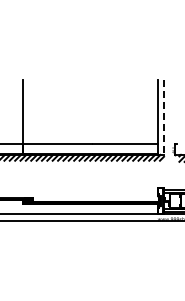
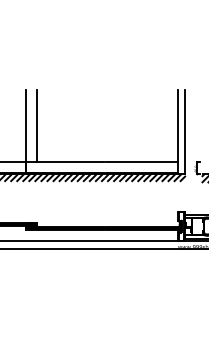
line: (32, 111) -> (36, 125), added
line: (163, 118) -> (184, 133), dashed -> solid

